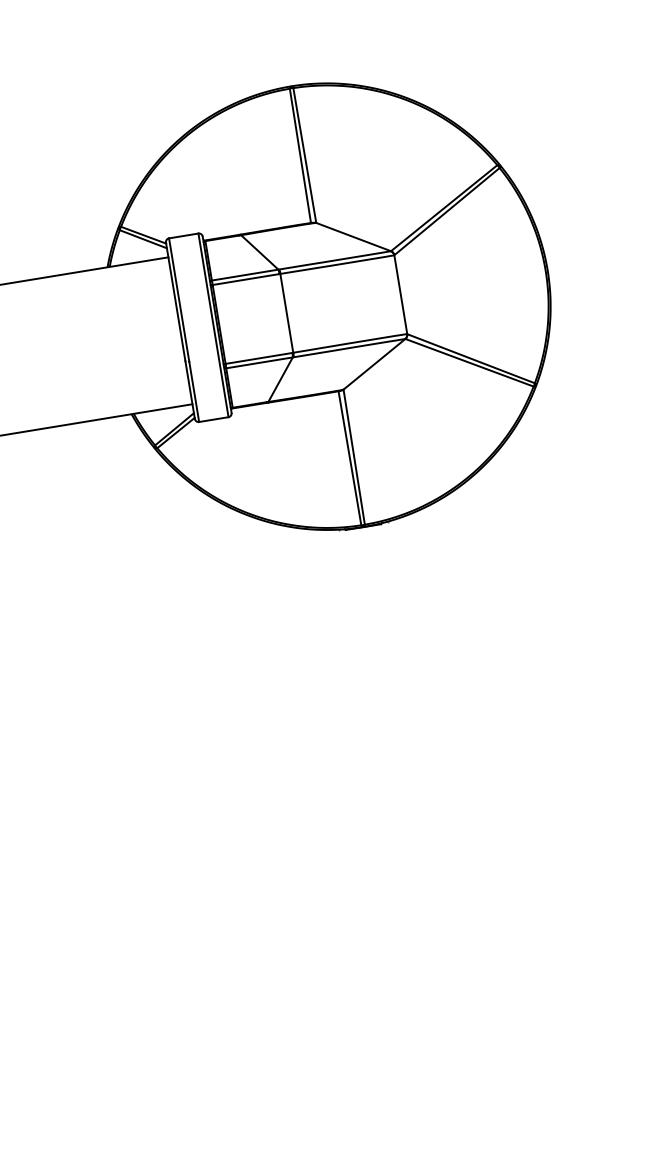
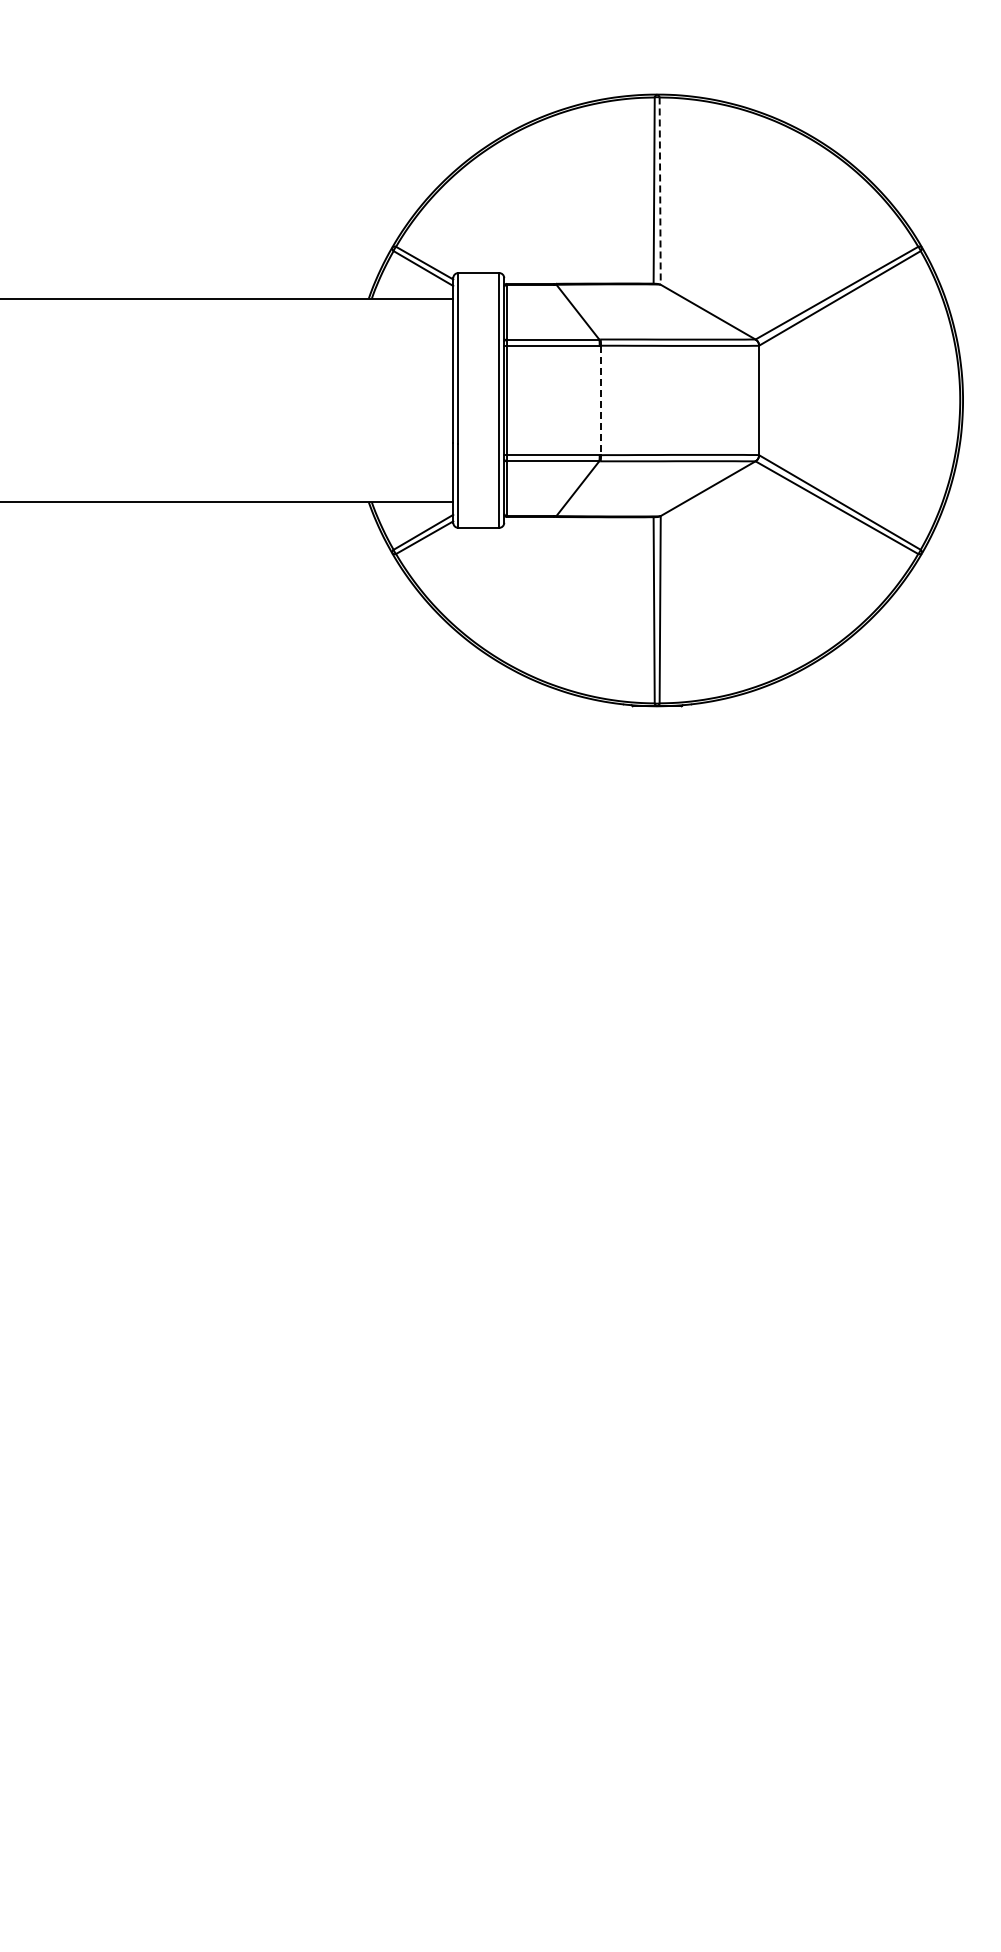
line: (305, 155) -> (660, 191), solid -> dashed
line: (286, 313) -> (600, 400), solid -> dashed

